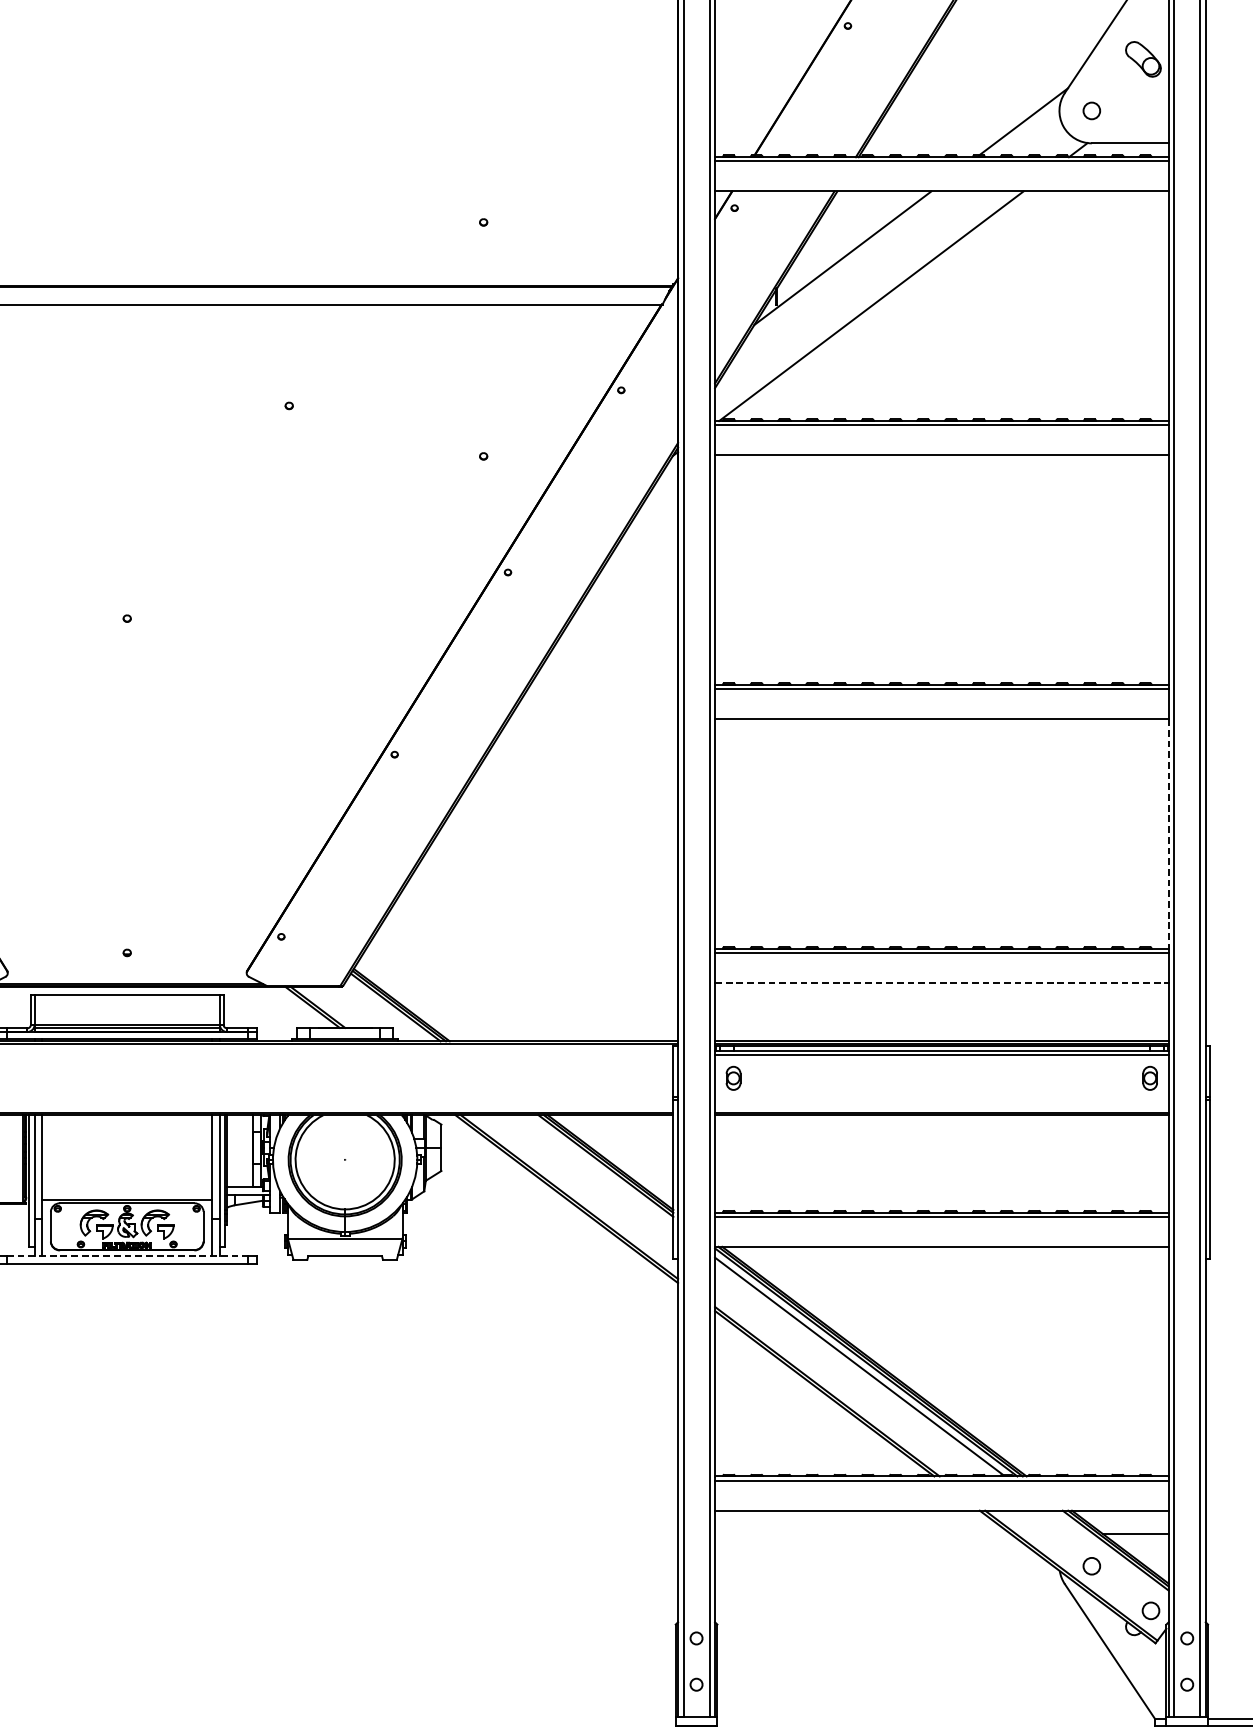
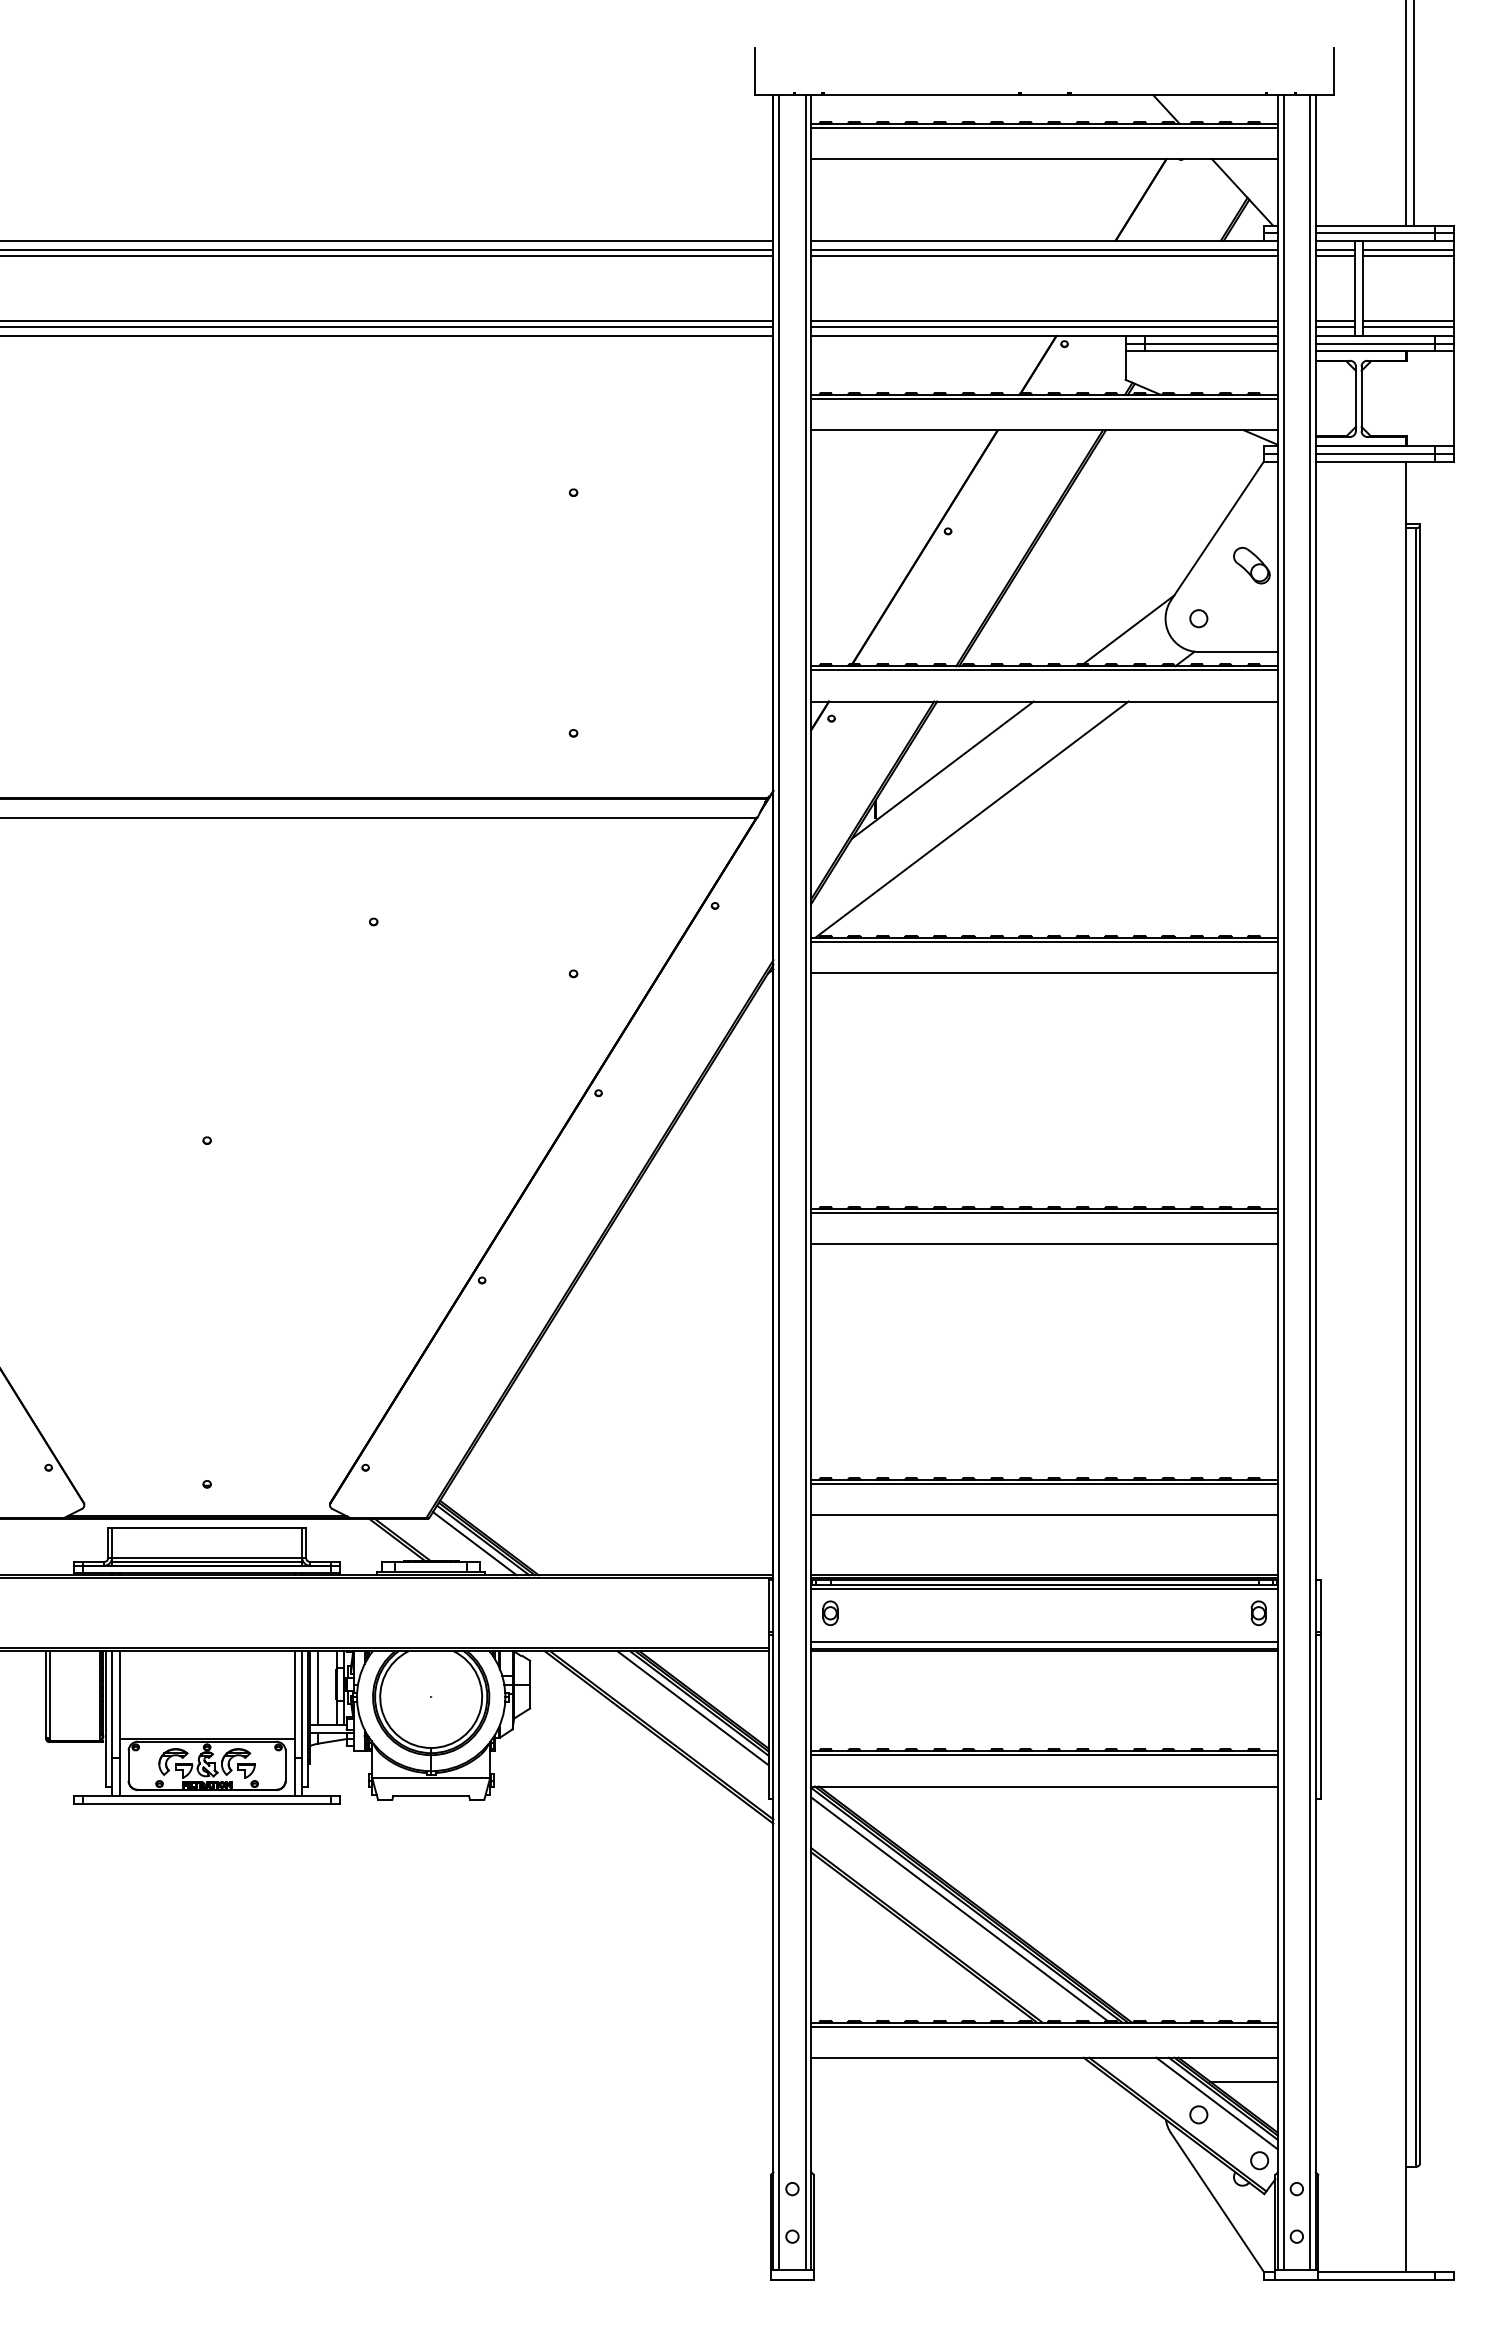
line: (1168, 834) -> (1277, 1362), dashed -> solid
line: (942, 983) -> (1045, 1515), dashed -> solid
line: (387, 1010) -> (474, 1543), added
line: (941, 1105) -> (1044, 1641), added
line: (234, 1151) -> (317, 1688), added
line: (599, 1170) -> (692, 1708), added
line: (127, 1256) -> (207, 1796), dashed -> solid
line: (1109, 1555) -> (1216, 2103), added

